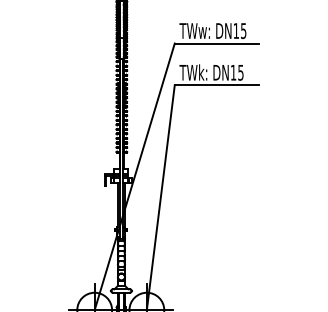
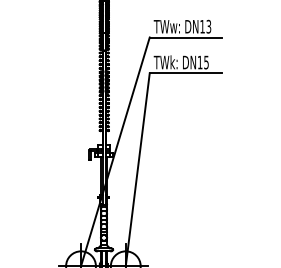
text: (243, 30) -> (208, 26), DN15 -> DN13

